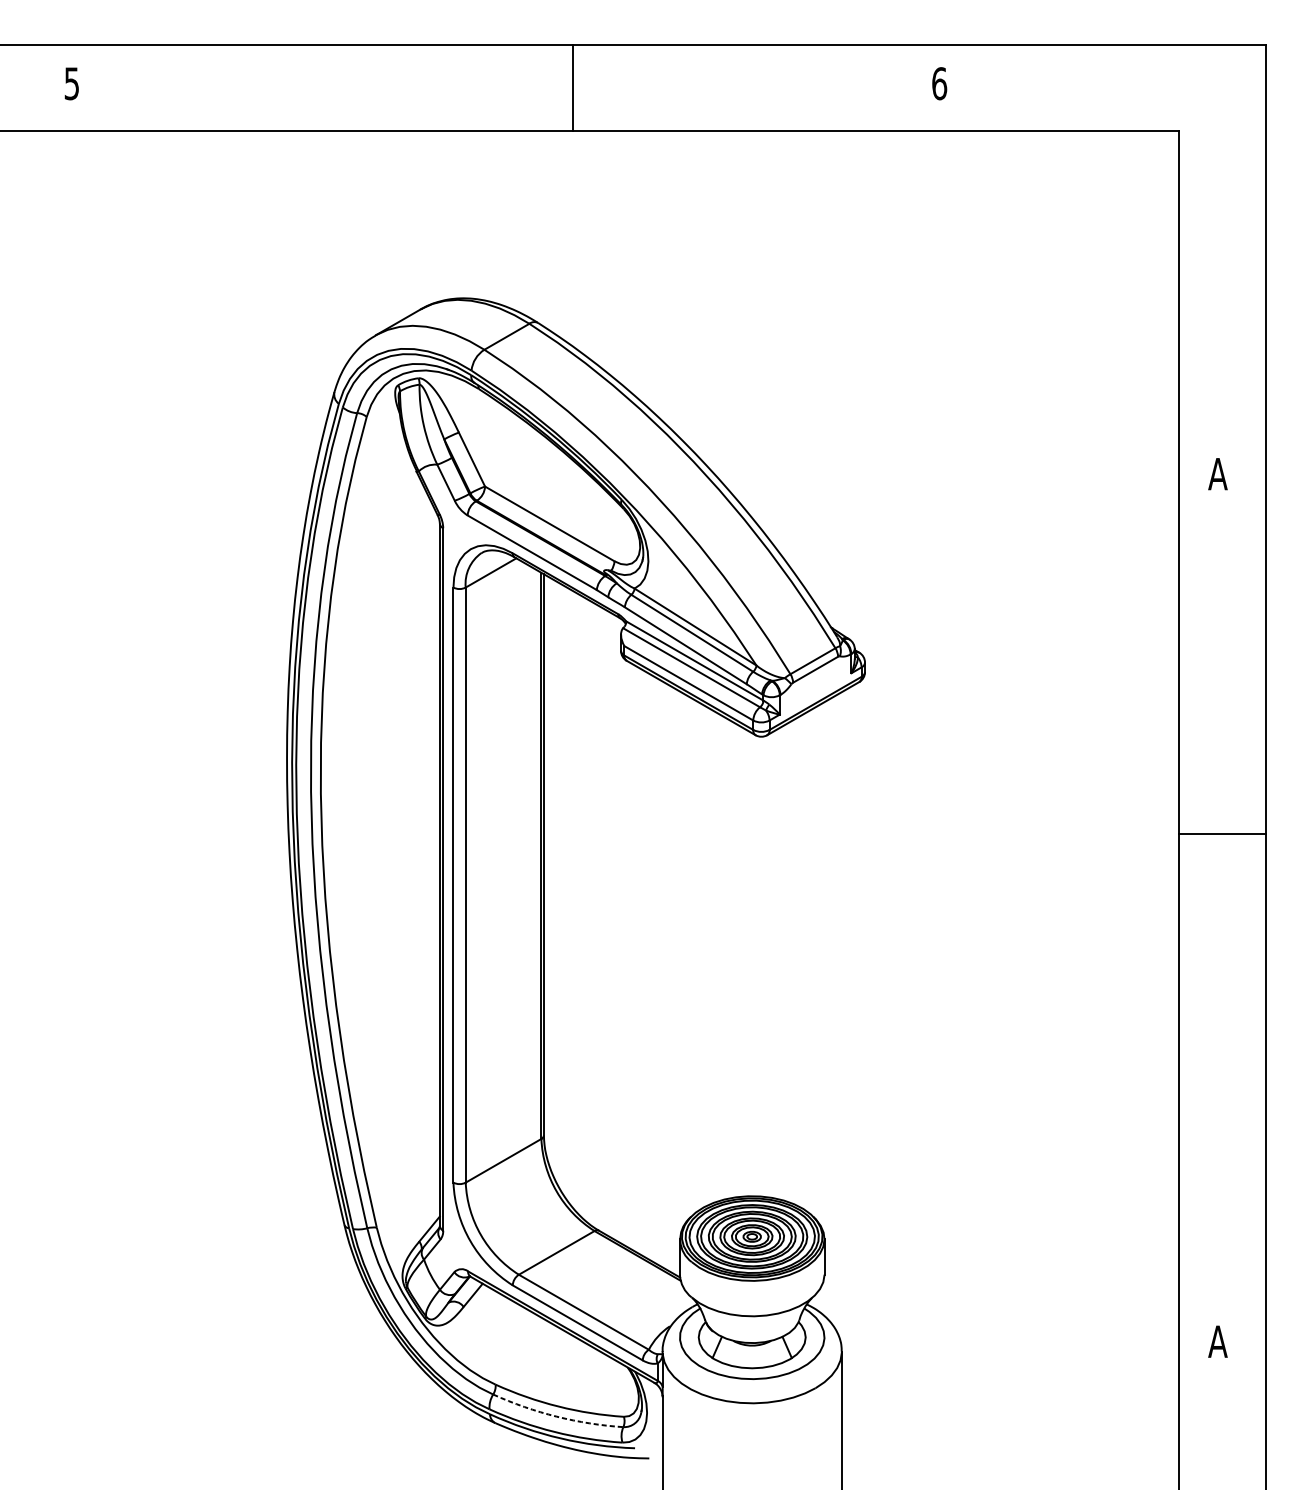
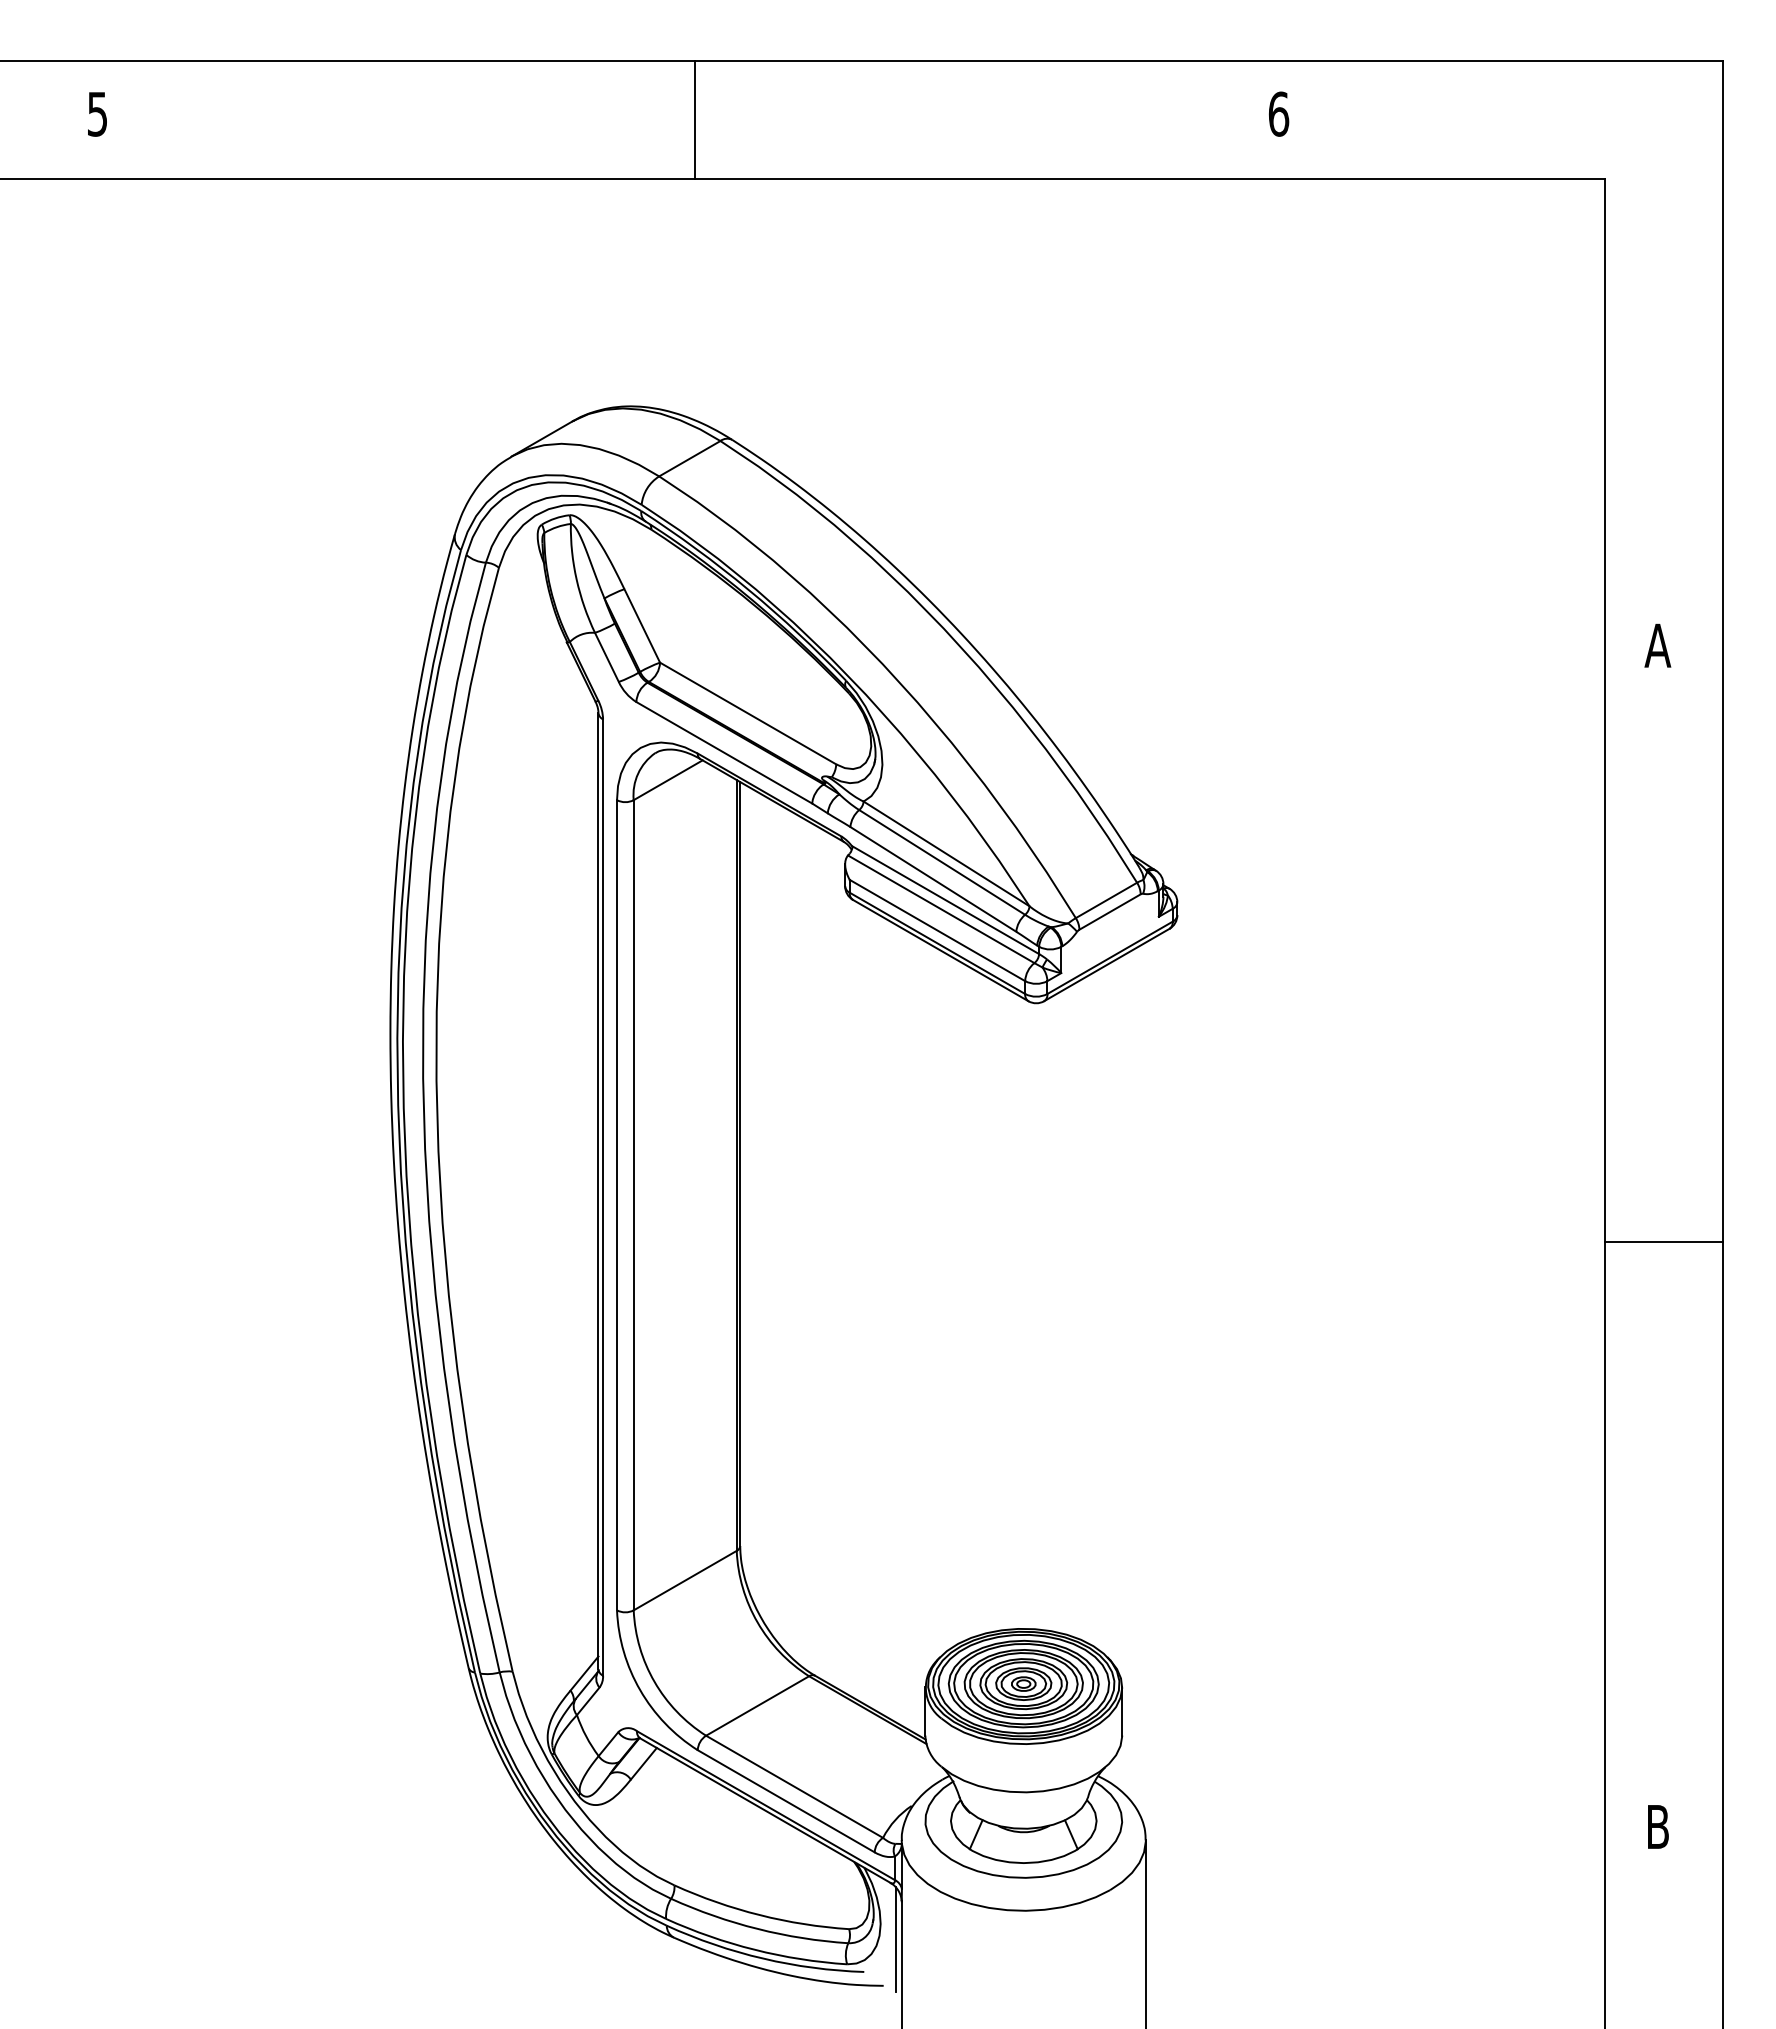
line: (573, 87) -> (695, 119), moved
line: (1222, 834) -> (1663, 1242), moved
text: (1217, 1341) -> (1657, 1826), A -> B
arc: (556, 1416) -> (757, 1928), dashed -> solid
line: (658, 1424) -> (895, 1939), added

